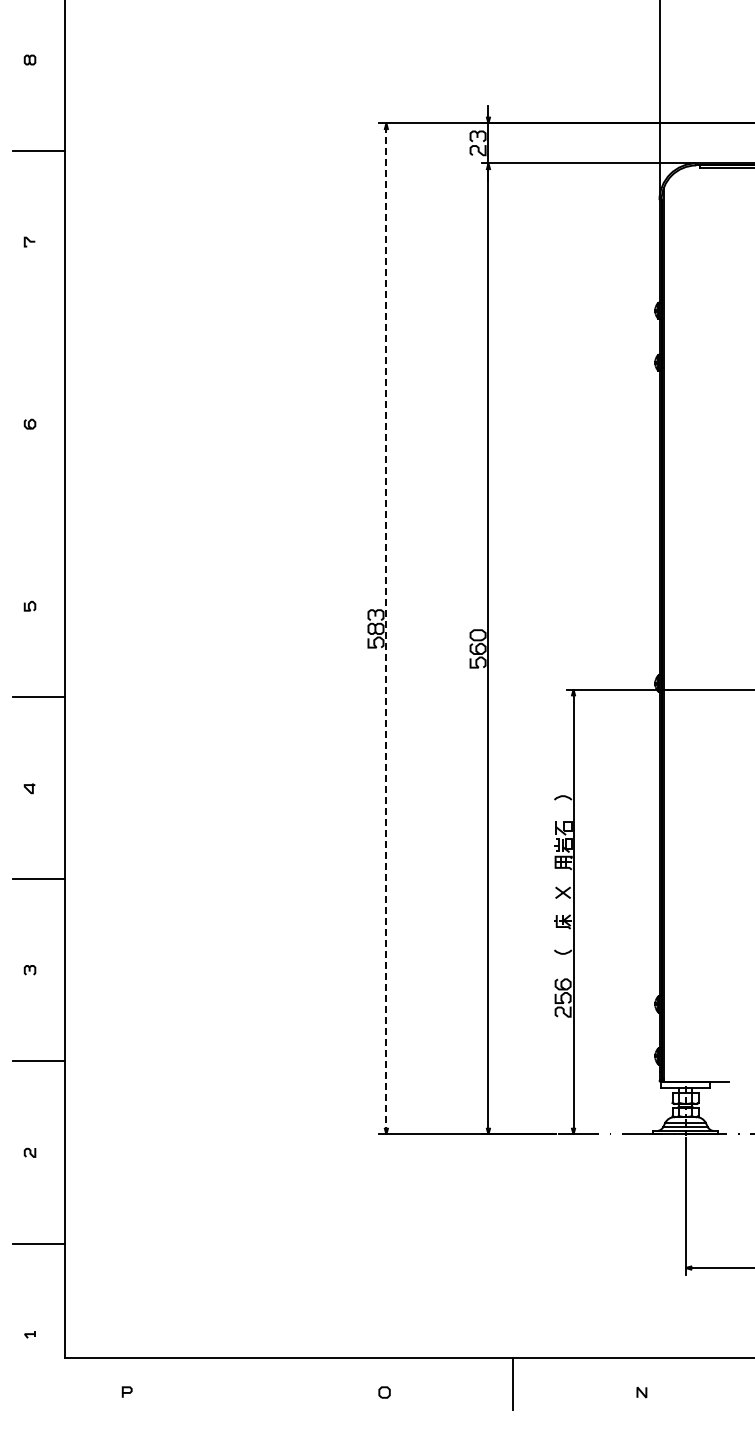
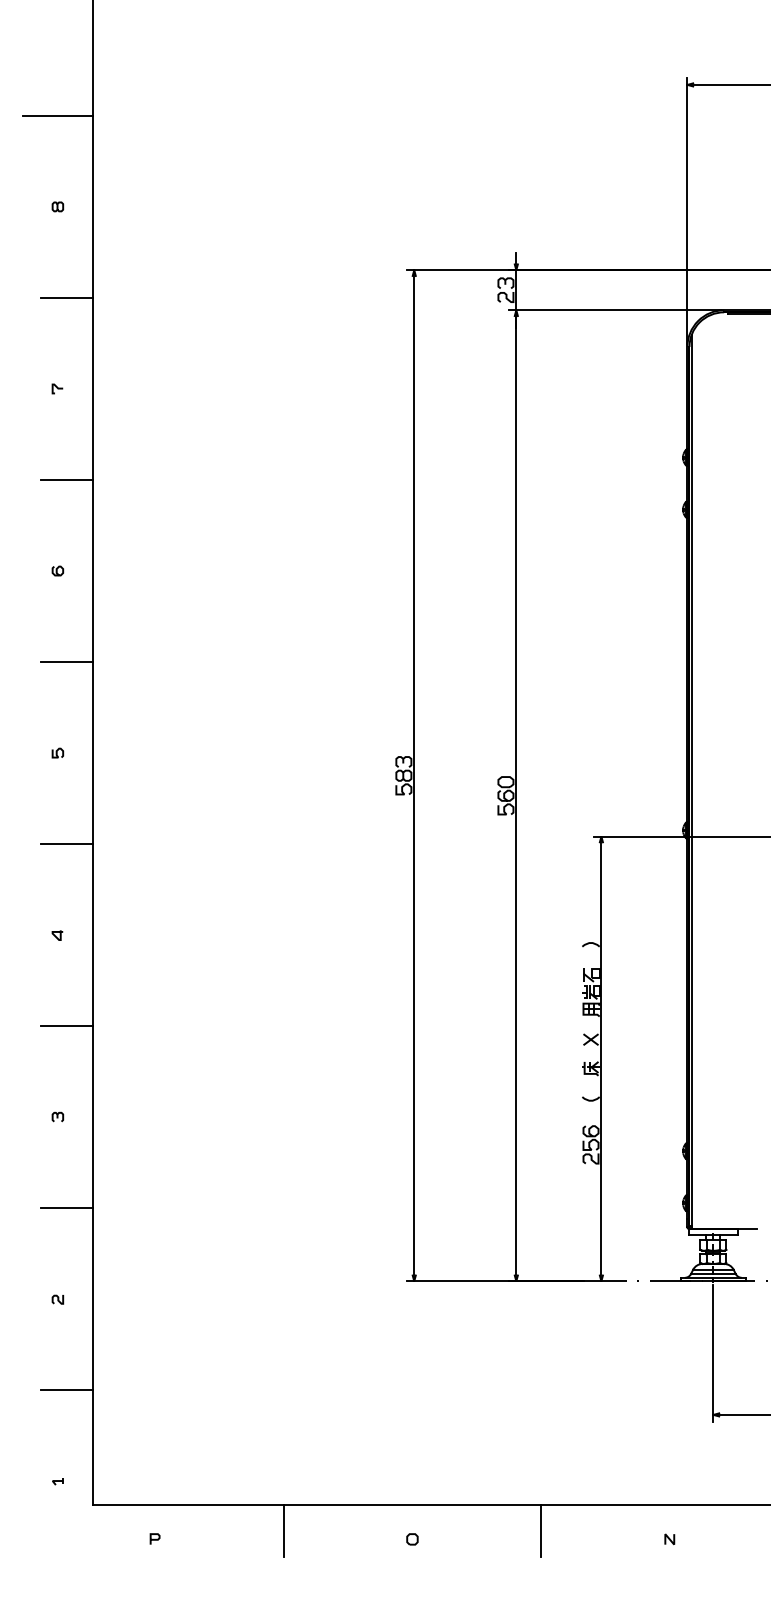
line: (38, 333) -> (66, 480), added
line: (38, 515) -> (66, 662), added
line: (386, 628) -> (414, 775), dashed -> solid
line: (255, 1383) -> (283, 1530), added

